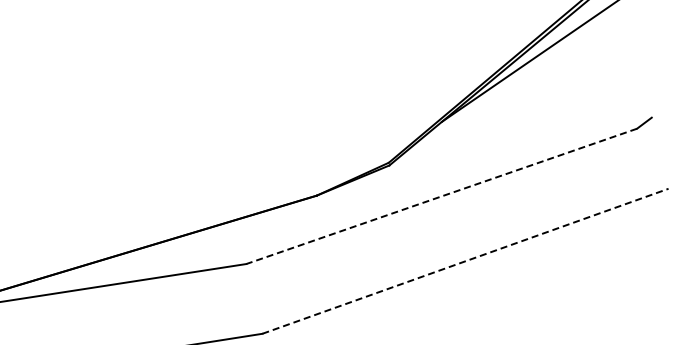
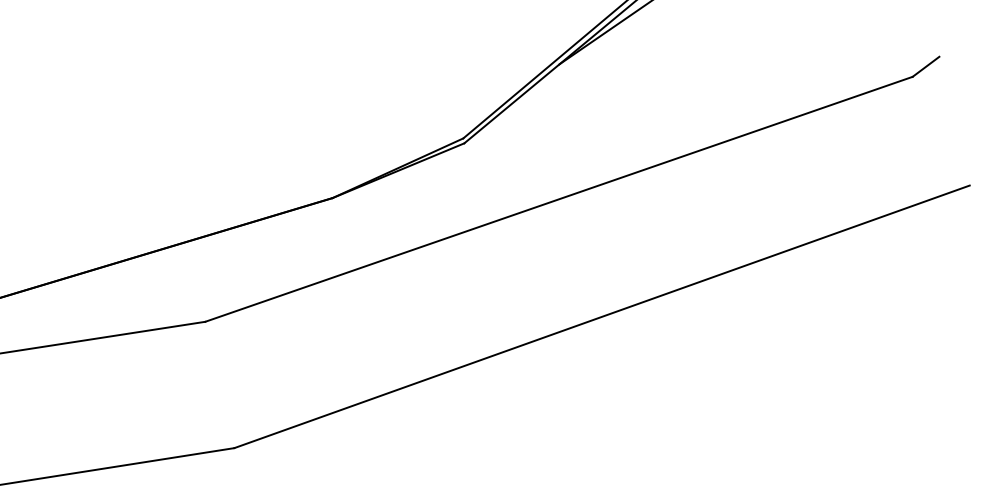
line: (441, 196) -> (558, 199), dashed -> solid
line: (465, 261) -> (602, 317), dashed -> solid

